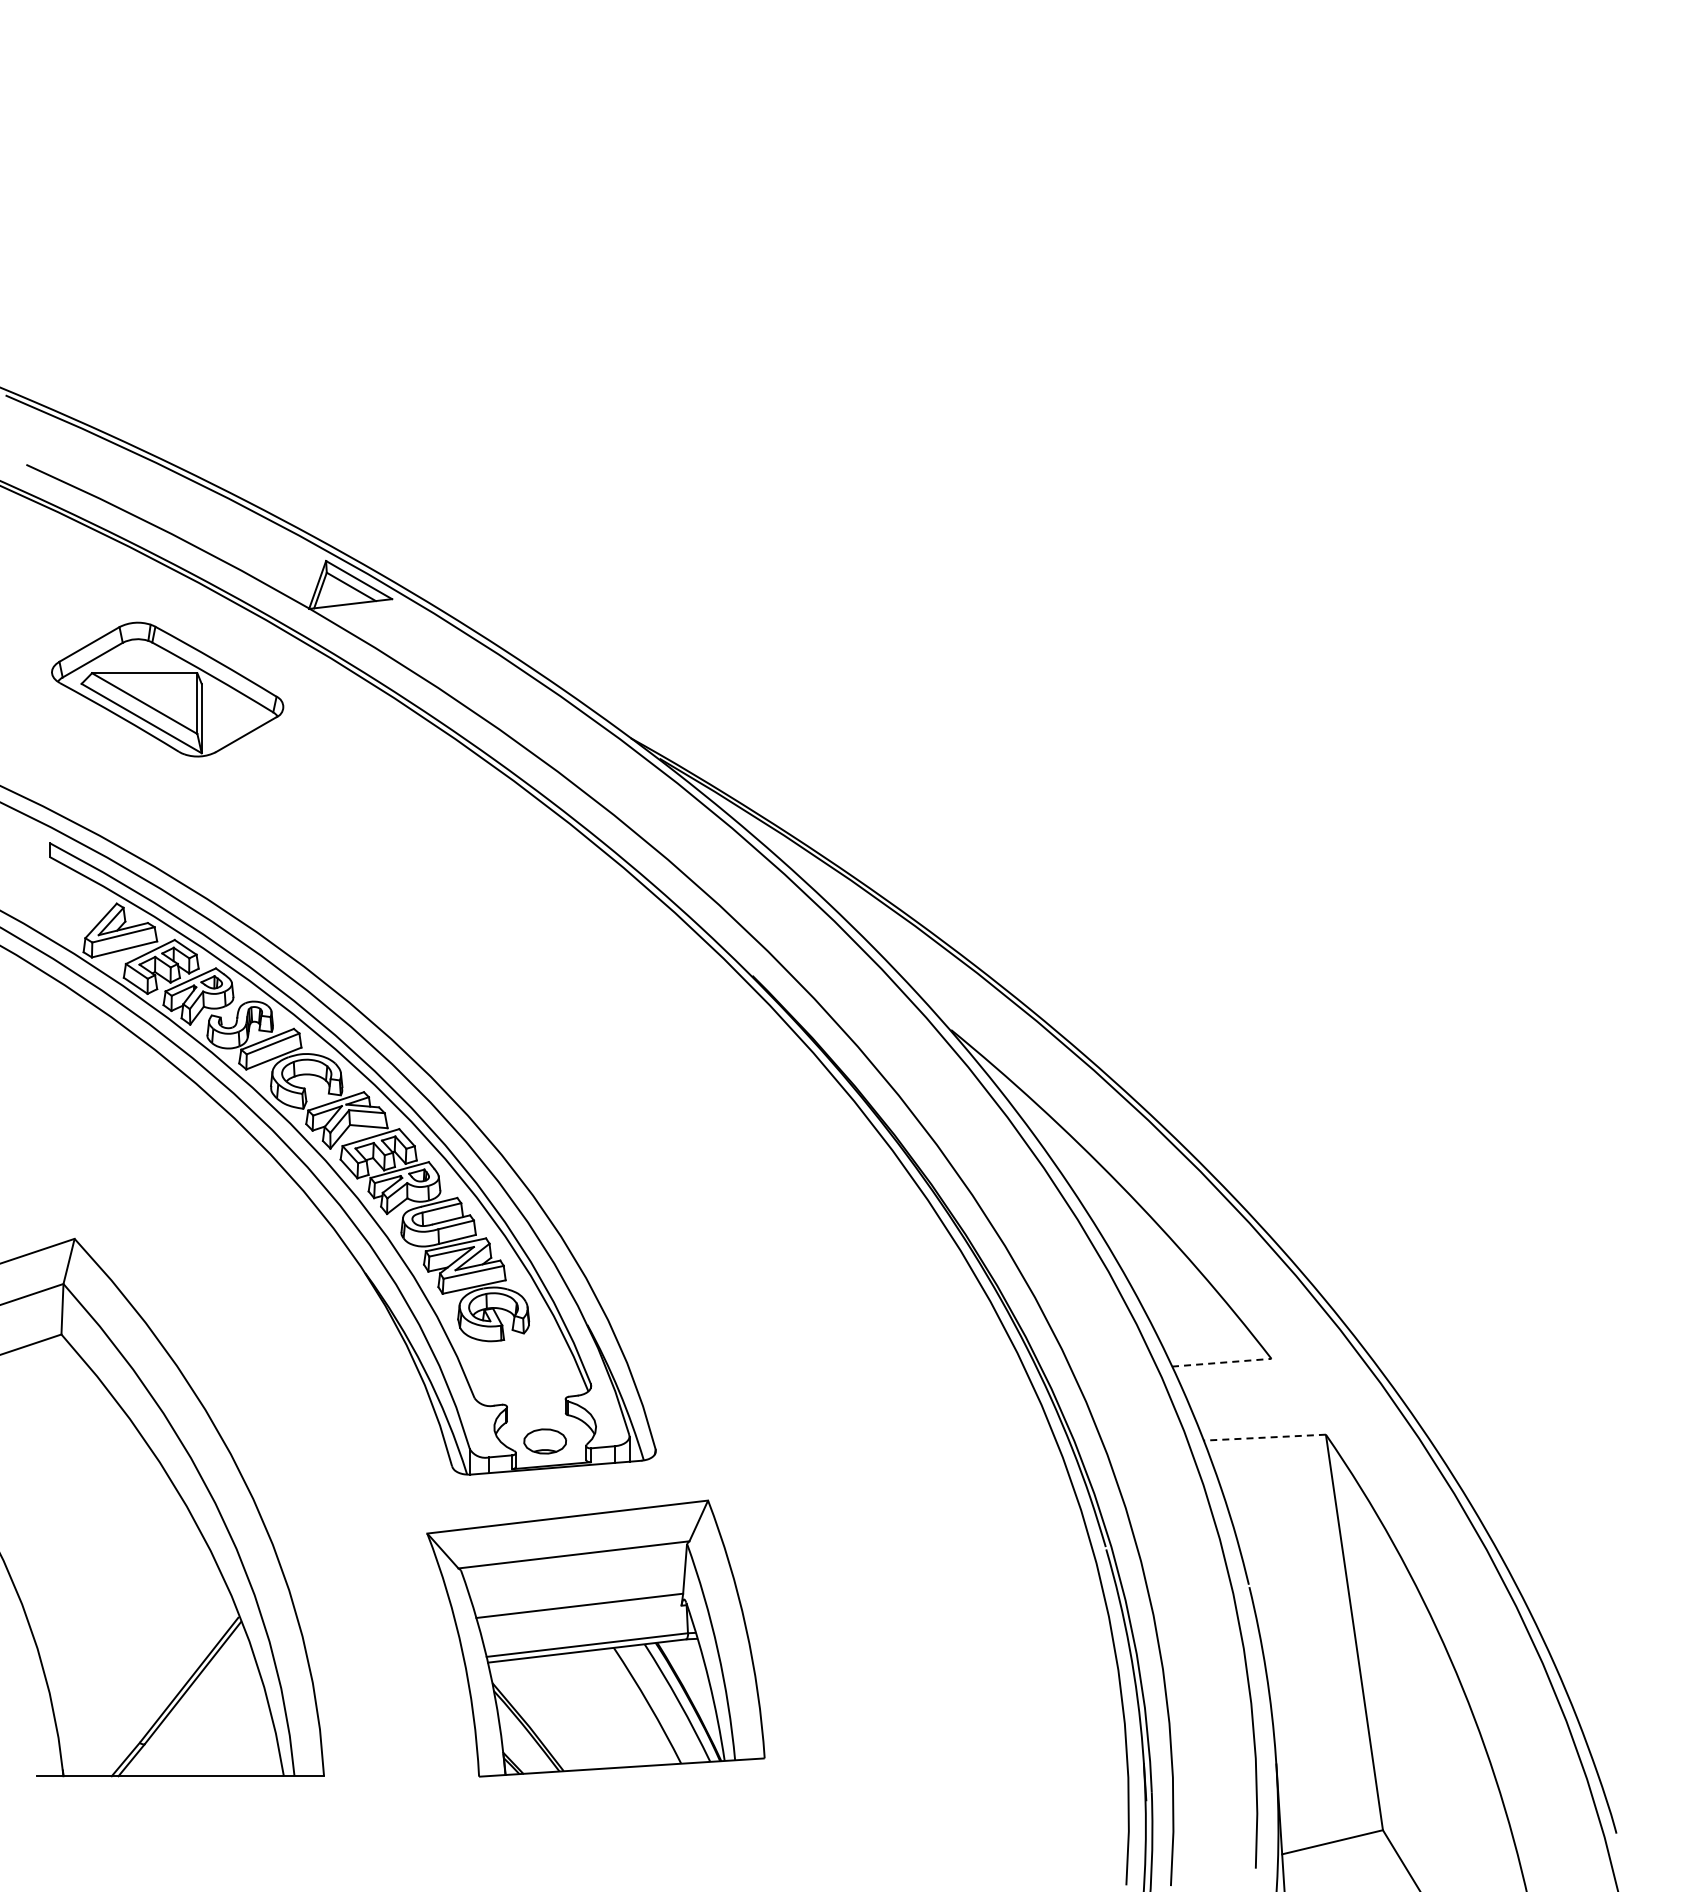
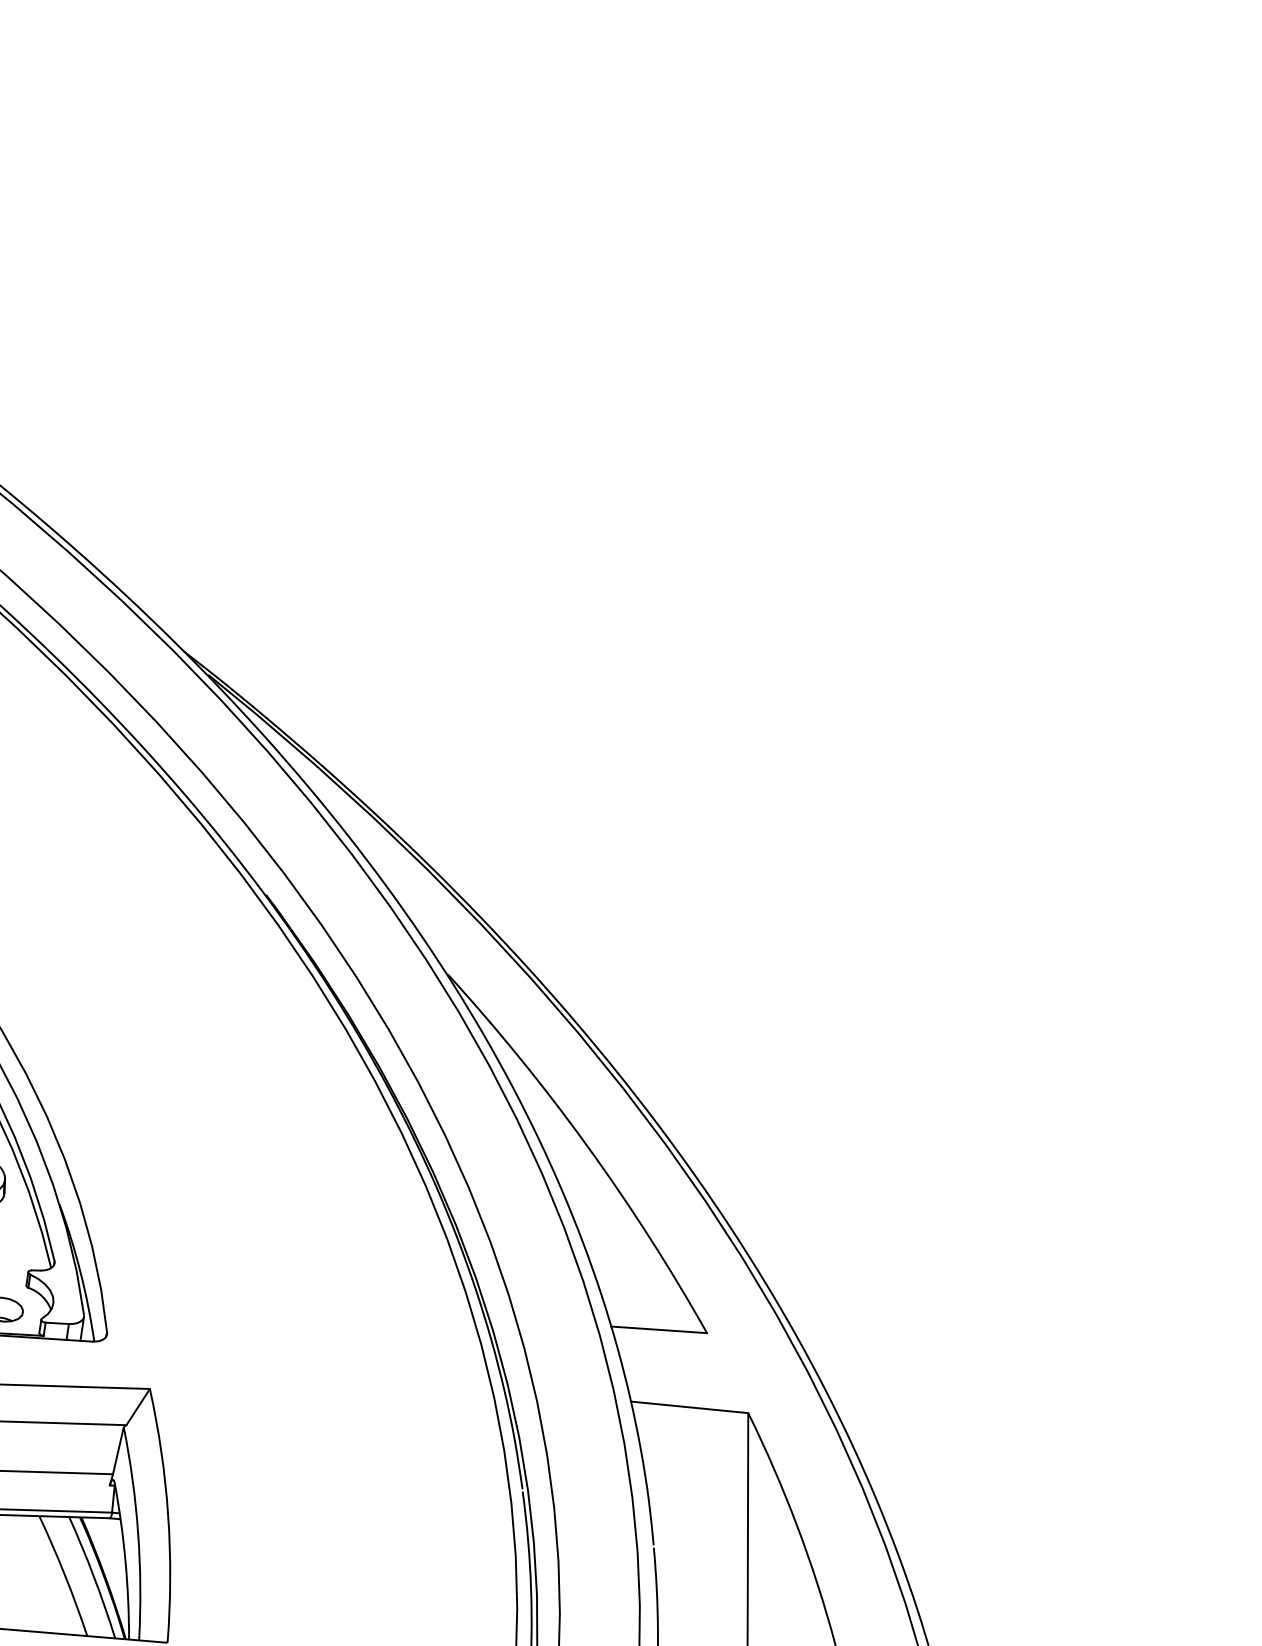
line: (1221, 1362) -> (658, 1329), dashed -> solid
line: (1264, 1437) -> (689, 1407), dashed -> solid

